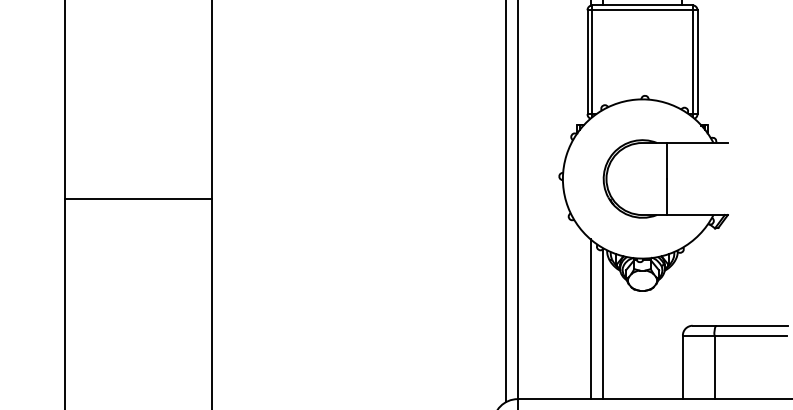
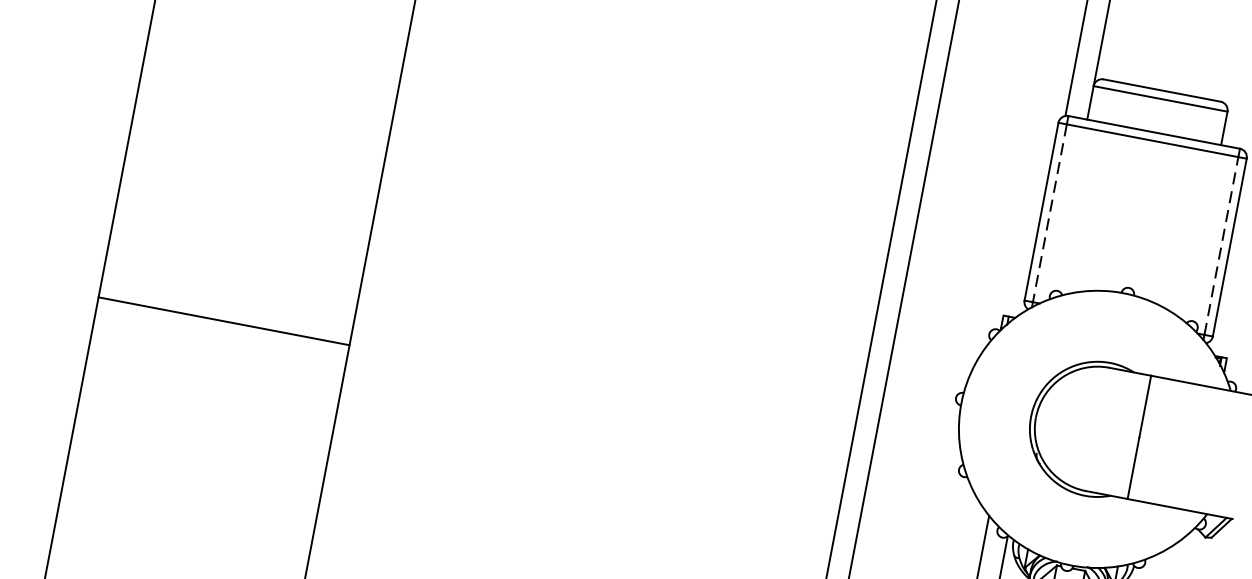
line: (592, 62) -> (1050, 213), solid -> dashed
line: (692, 62) -> (1221, 246), solid -> dashed
line: (137, 199) -> (222, 321), moved

